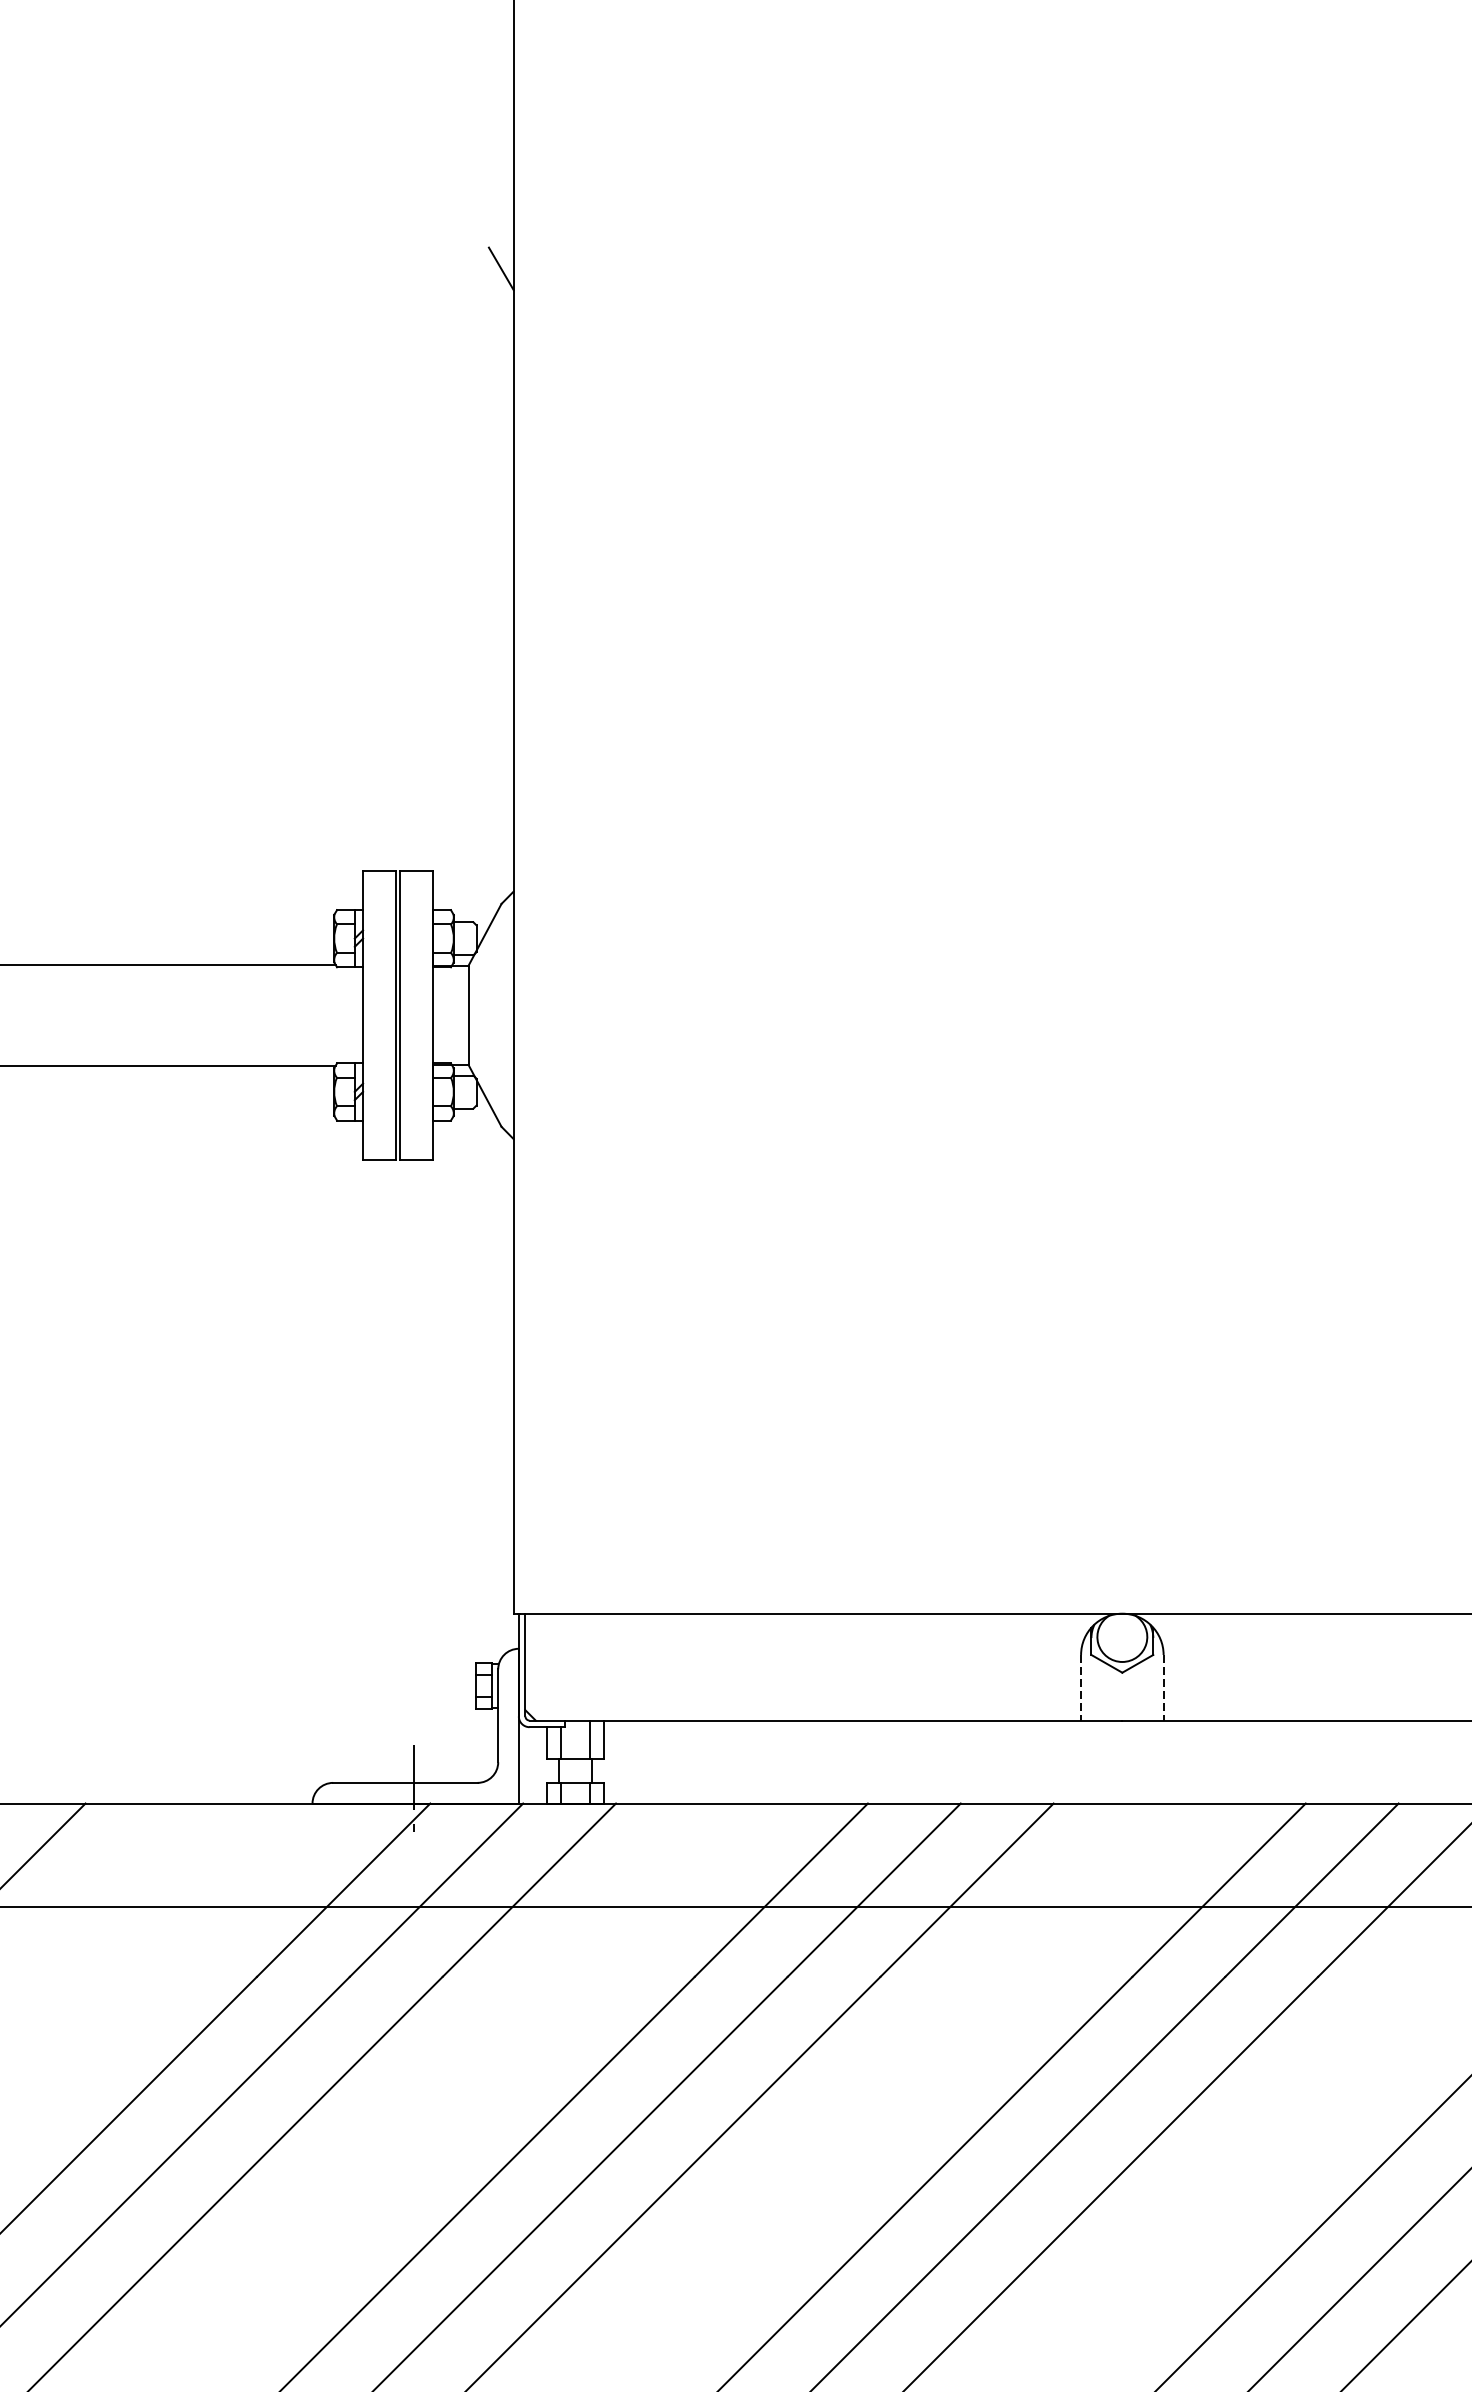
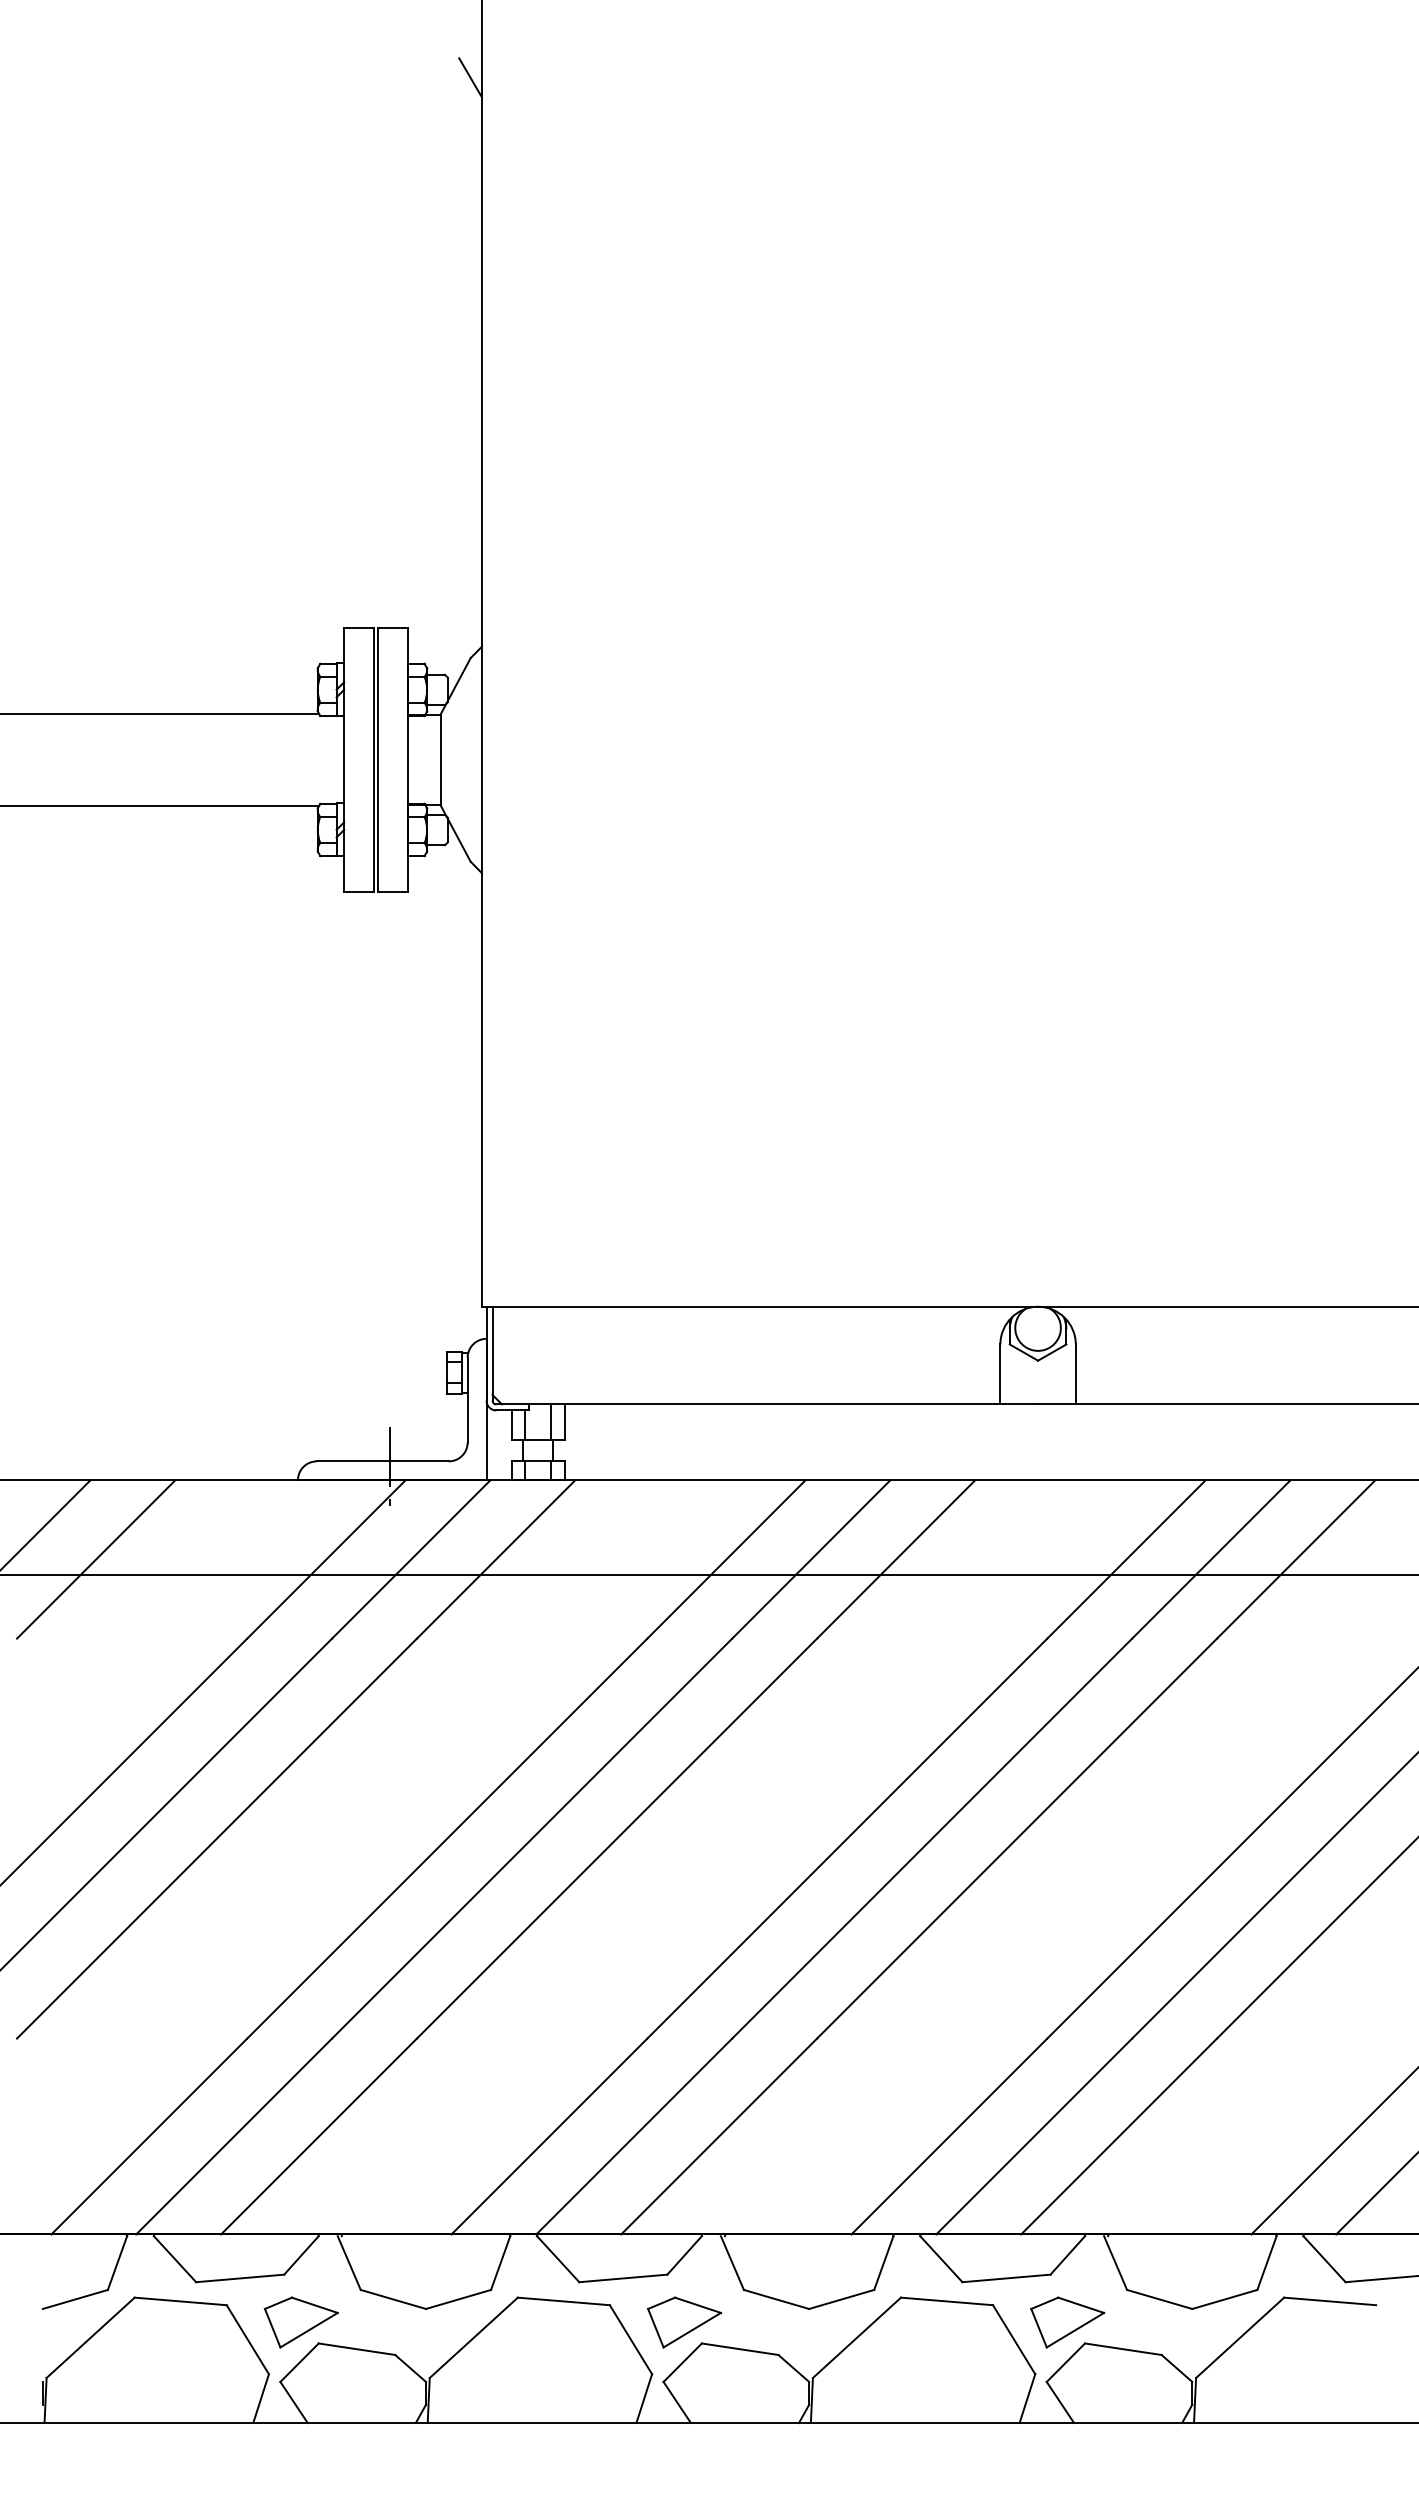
line: (1081, 1687) -> (1000, 1374), dashed -> solid
line: (1163, 1687) -> (1075, 1374), dashed -> solid
line: (92, 1890) -> (96, 1559), added

